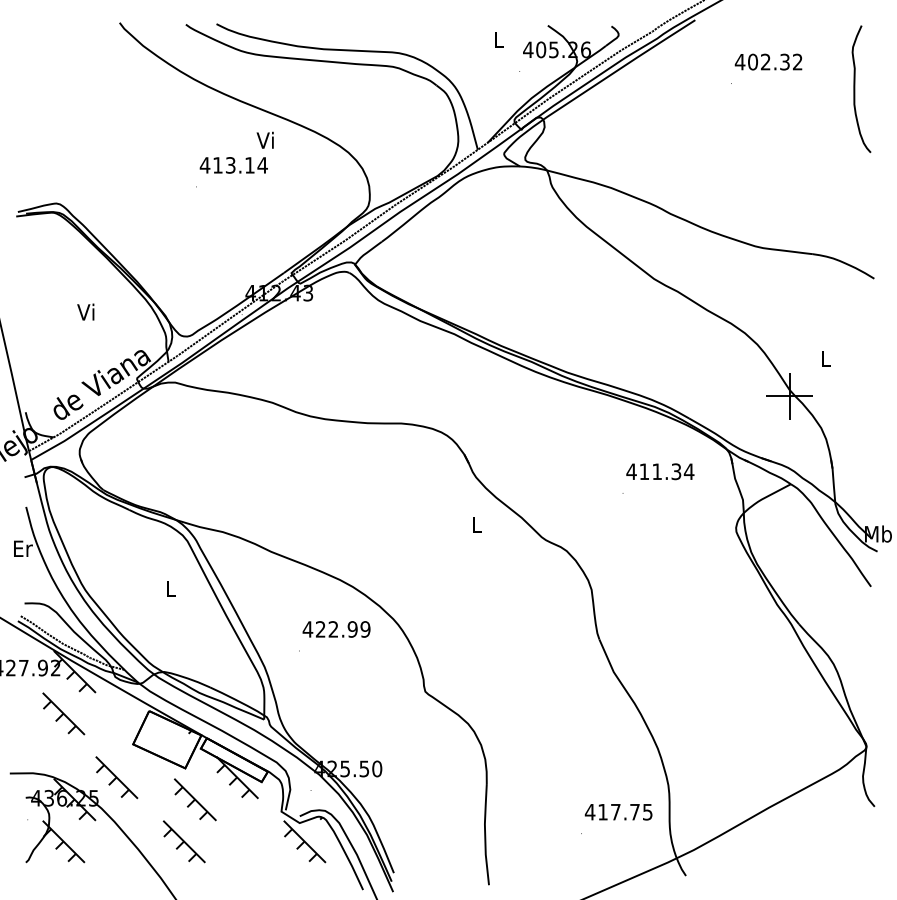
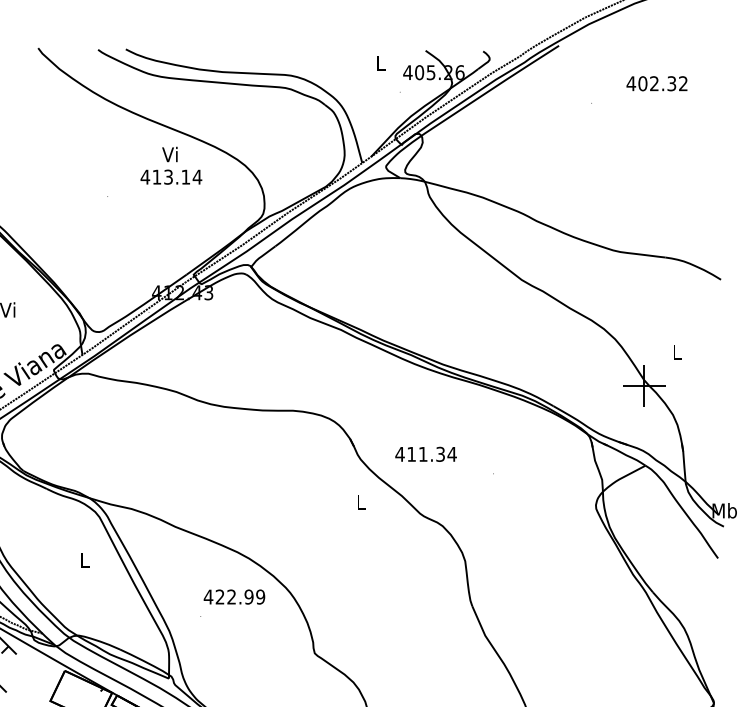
text: (768, 61) -> (656, 83), moved
curve: (855, 89) -> (703, 108), removed
text: (233, 165) -> (171, 177), moved
text: (660, 471) -> (426, 454), moved

